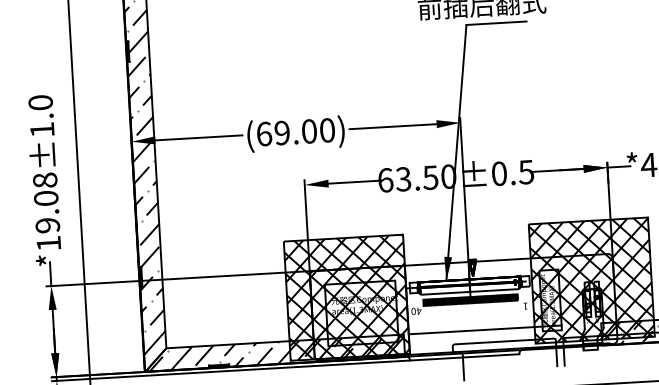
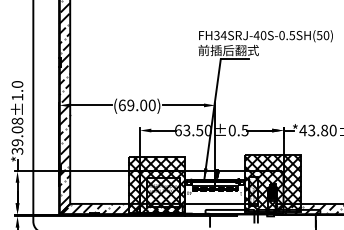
text: (48, 241) -> (17, 150), *19.08±1.0 -> *39.08±1.0

